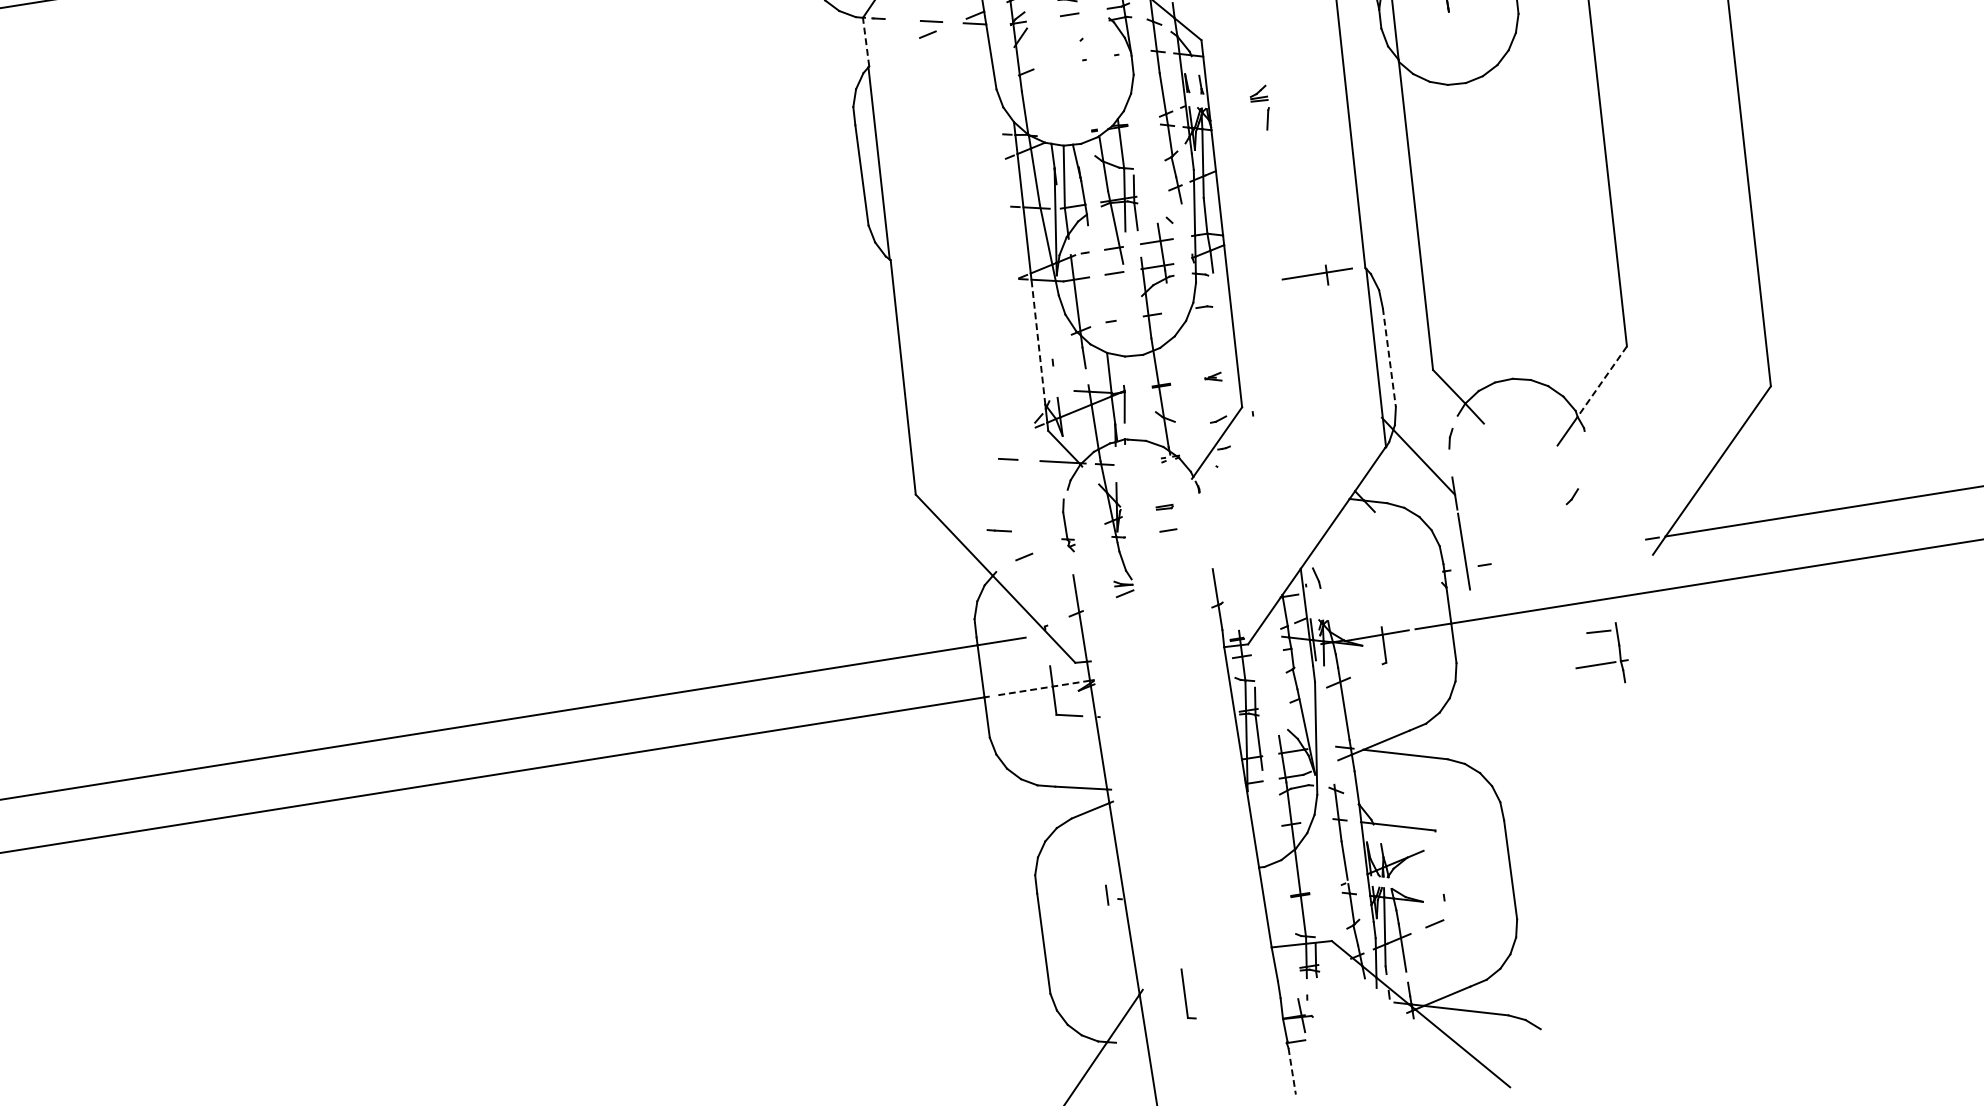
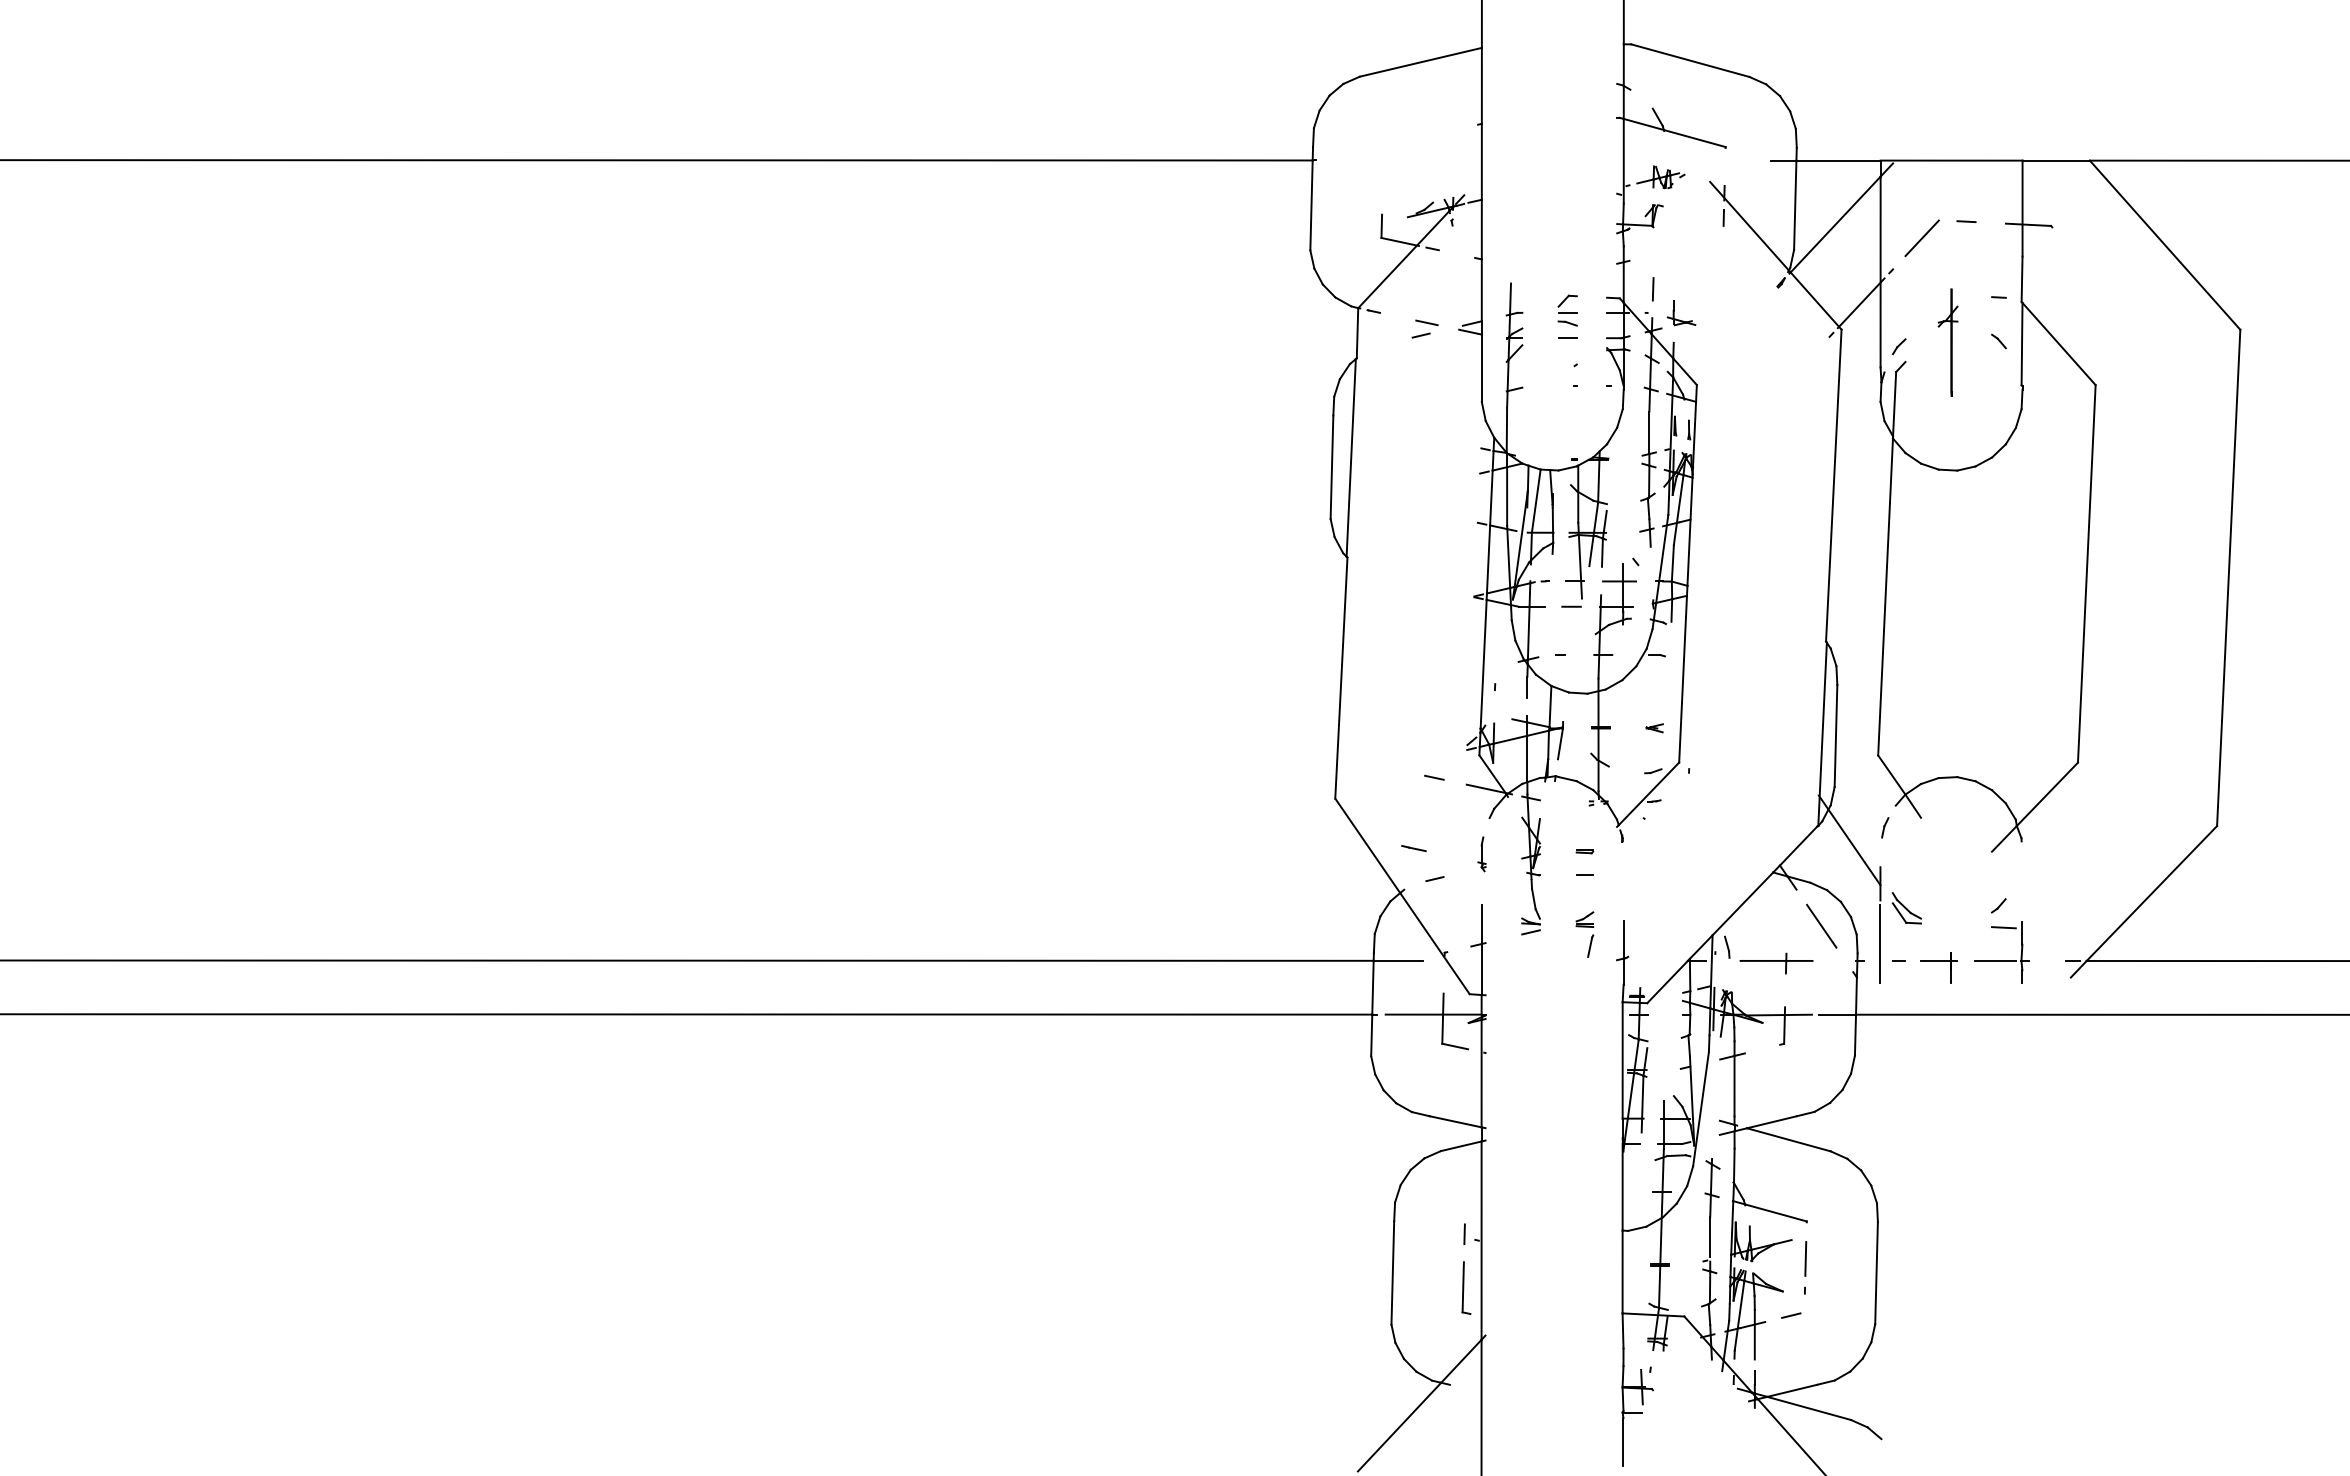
line: (865, 41) -> (1357, 332), dashed -> solid
part: (1259, 101) -> (1584, 927), moved
part: (1317, 276) -> (1776, 963), moved
line: (1038, 341) -> (1483, 663), dashed -> solid
line: (1388, 358) -> (1835, 736), dashed -> solid
line: (1602, 381) -> (2047, 794), dashed -> solid
part: (1483, 513) -> (1906, 908), added
part: (1065, 526) -> (1481, 854), size x0.62
line: (1404, 542) -> (1821, 925), added
part: (1523, 565) -> (1938, 967), added
part: (1601, 663) -> (2001, 960), moved
line: (1043, 687) -> (1433, 1014), dashed -> solid
line: (1439, 866) -> (1805, 1258), added
part: (1187, 993) -> (1466, 1287), moved
line: (1292, 1071) -> (1623, 1442), dashed -> solid

